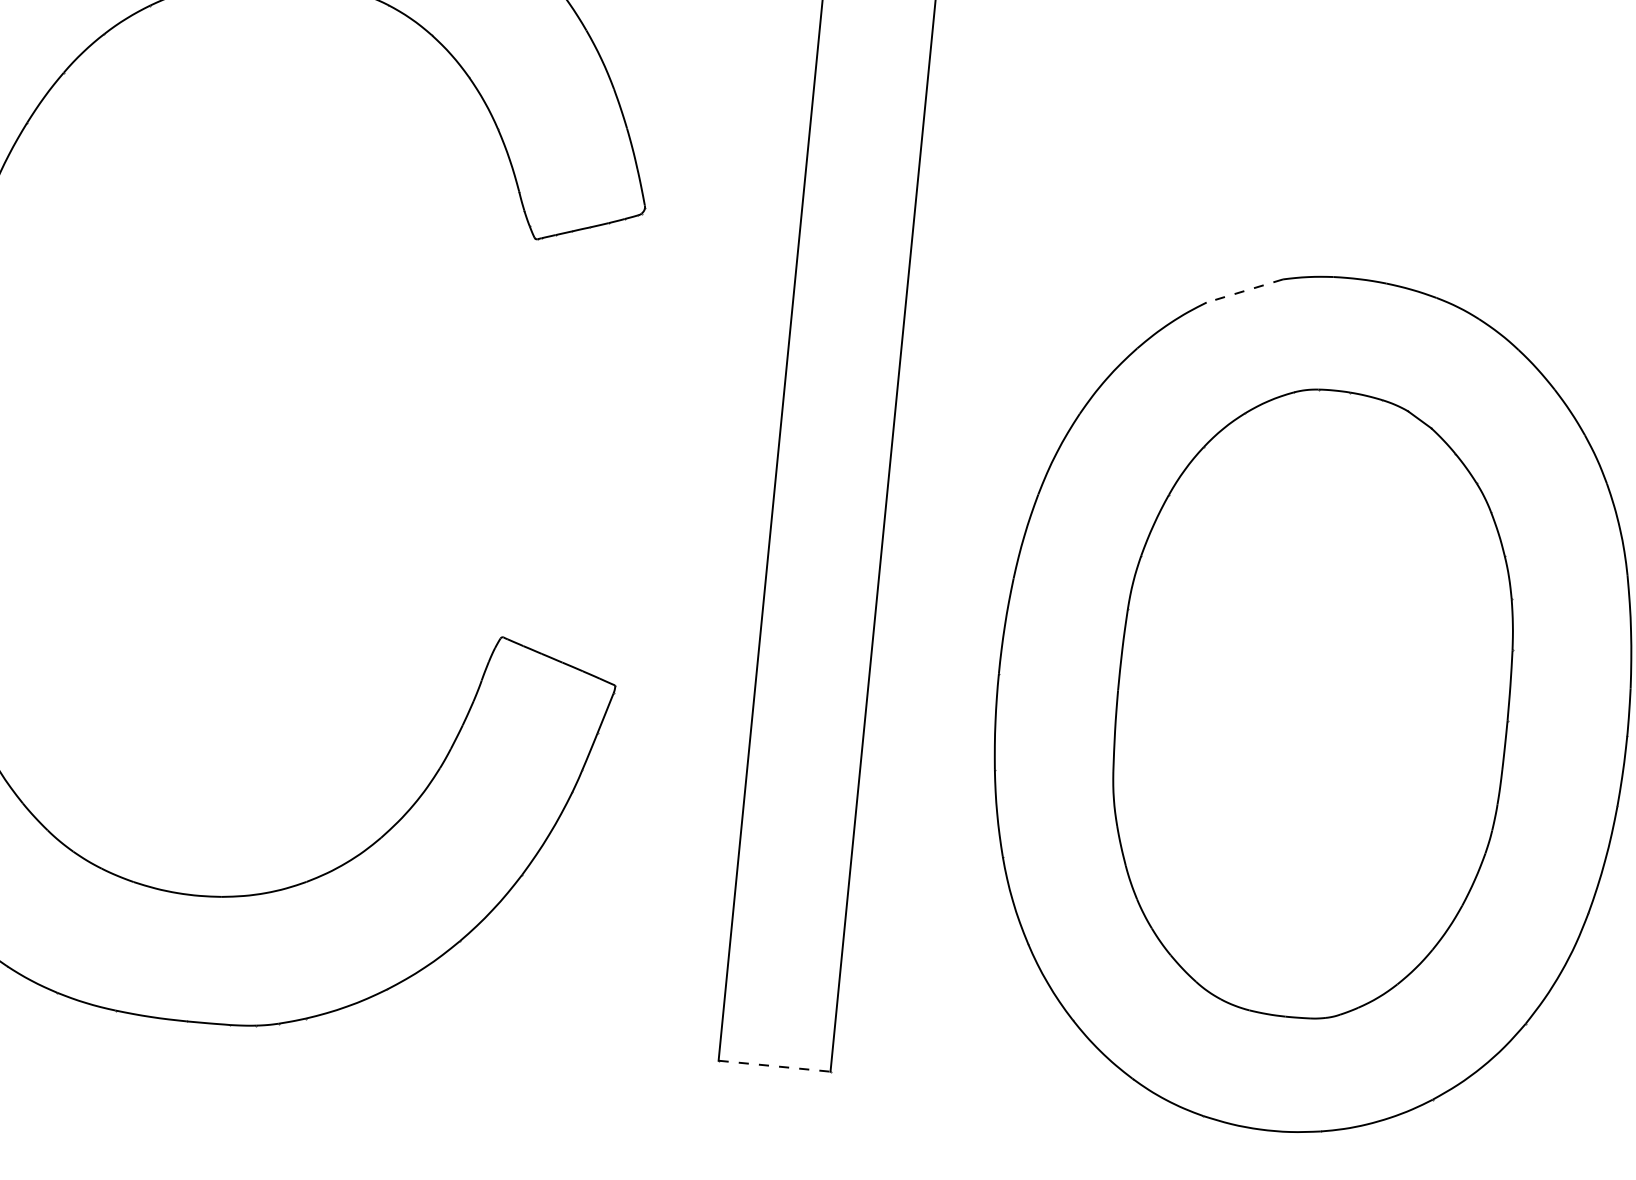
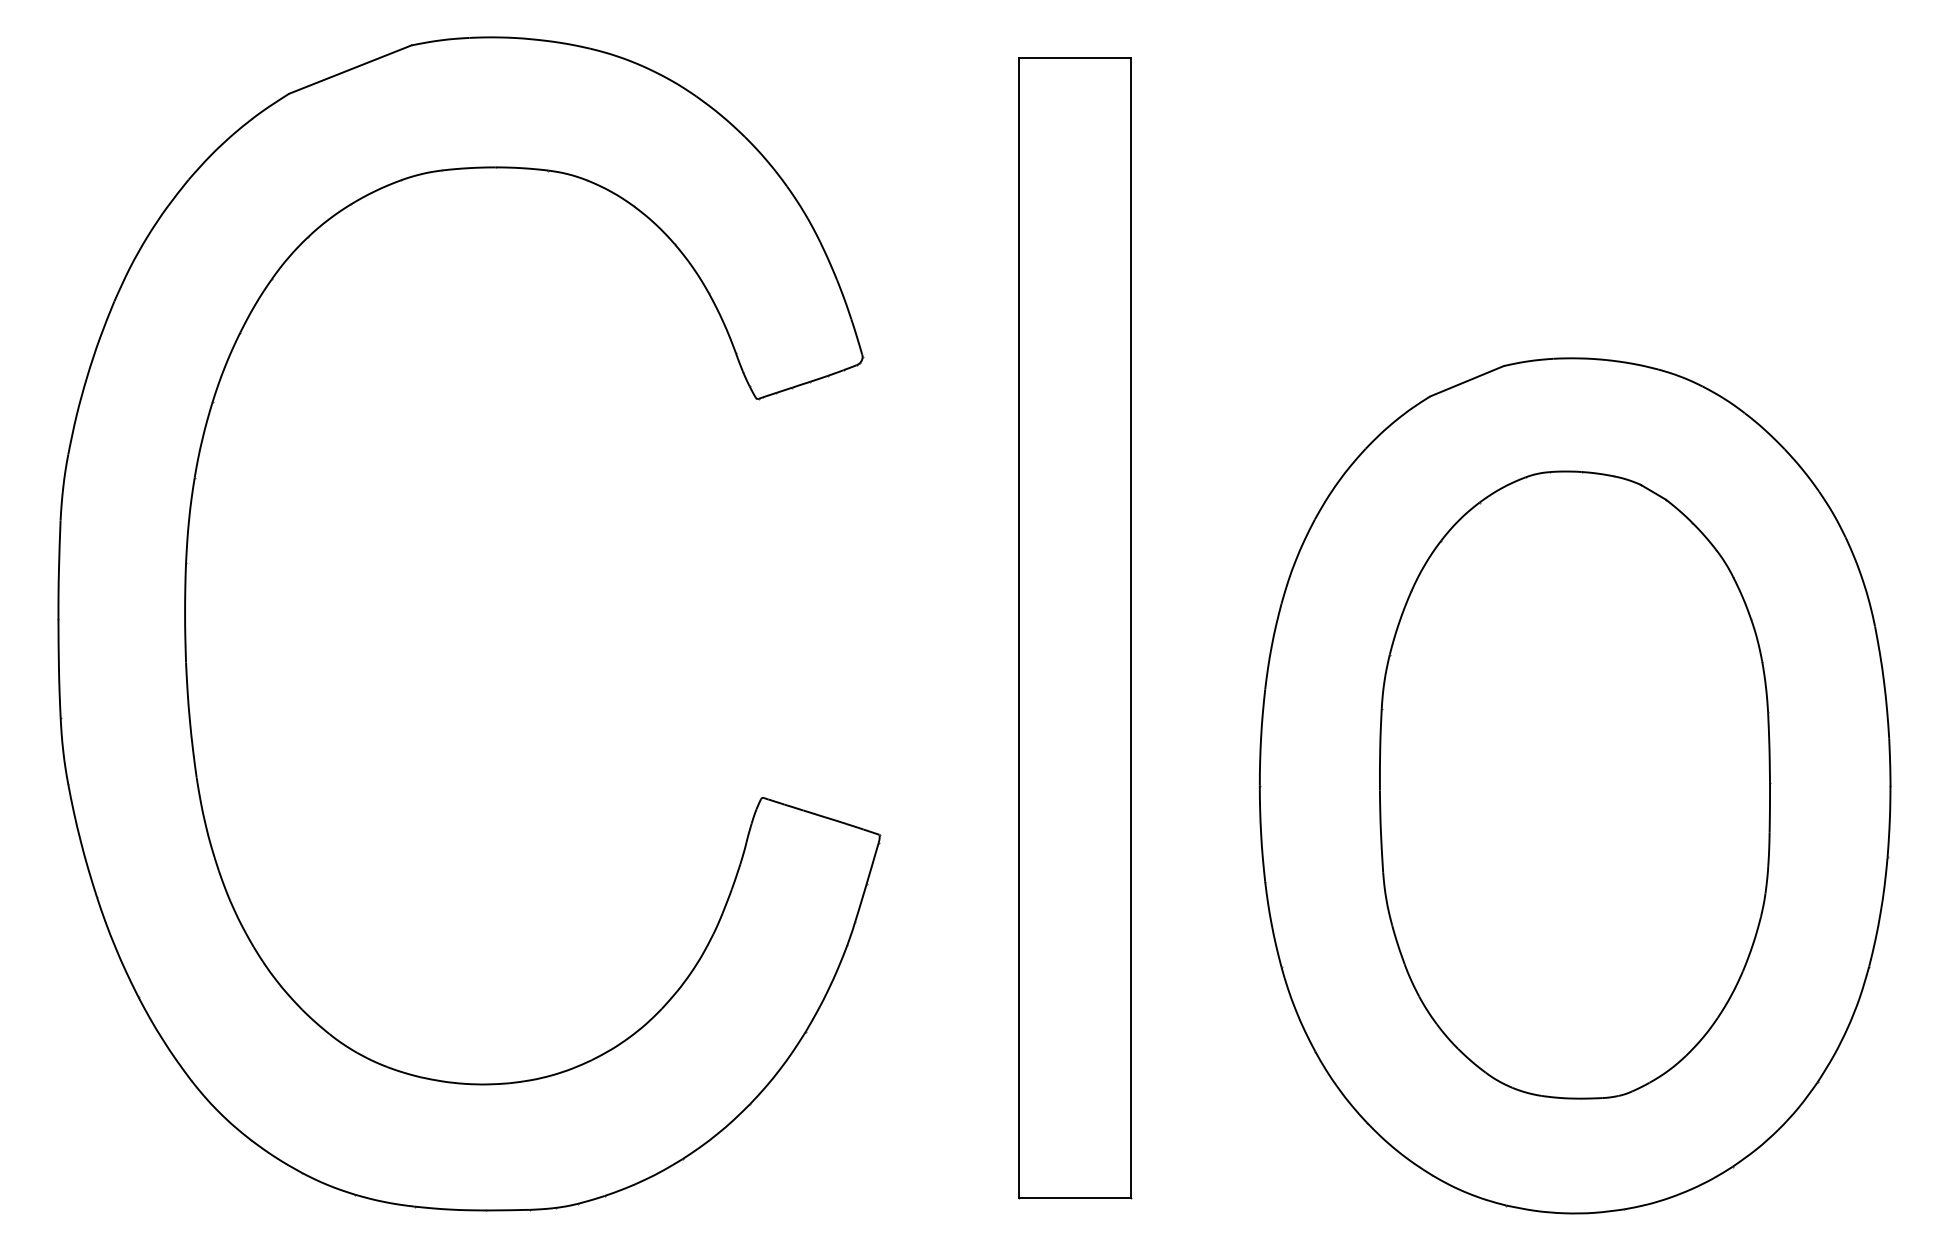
line: (1245, 291) -> (1467, 381), dashed -> solid
line: (775, 1066) -> (1075, 1197), dashed -> solid

